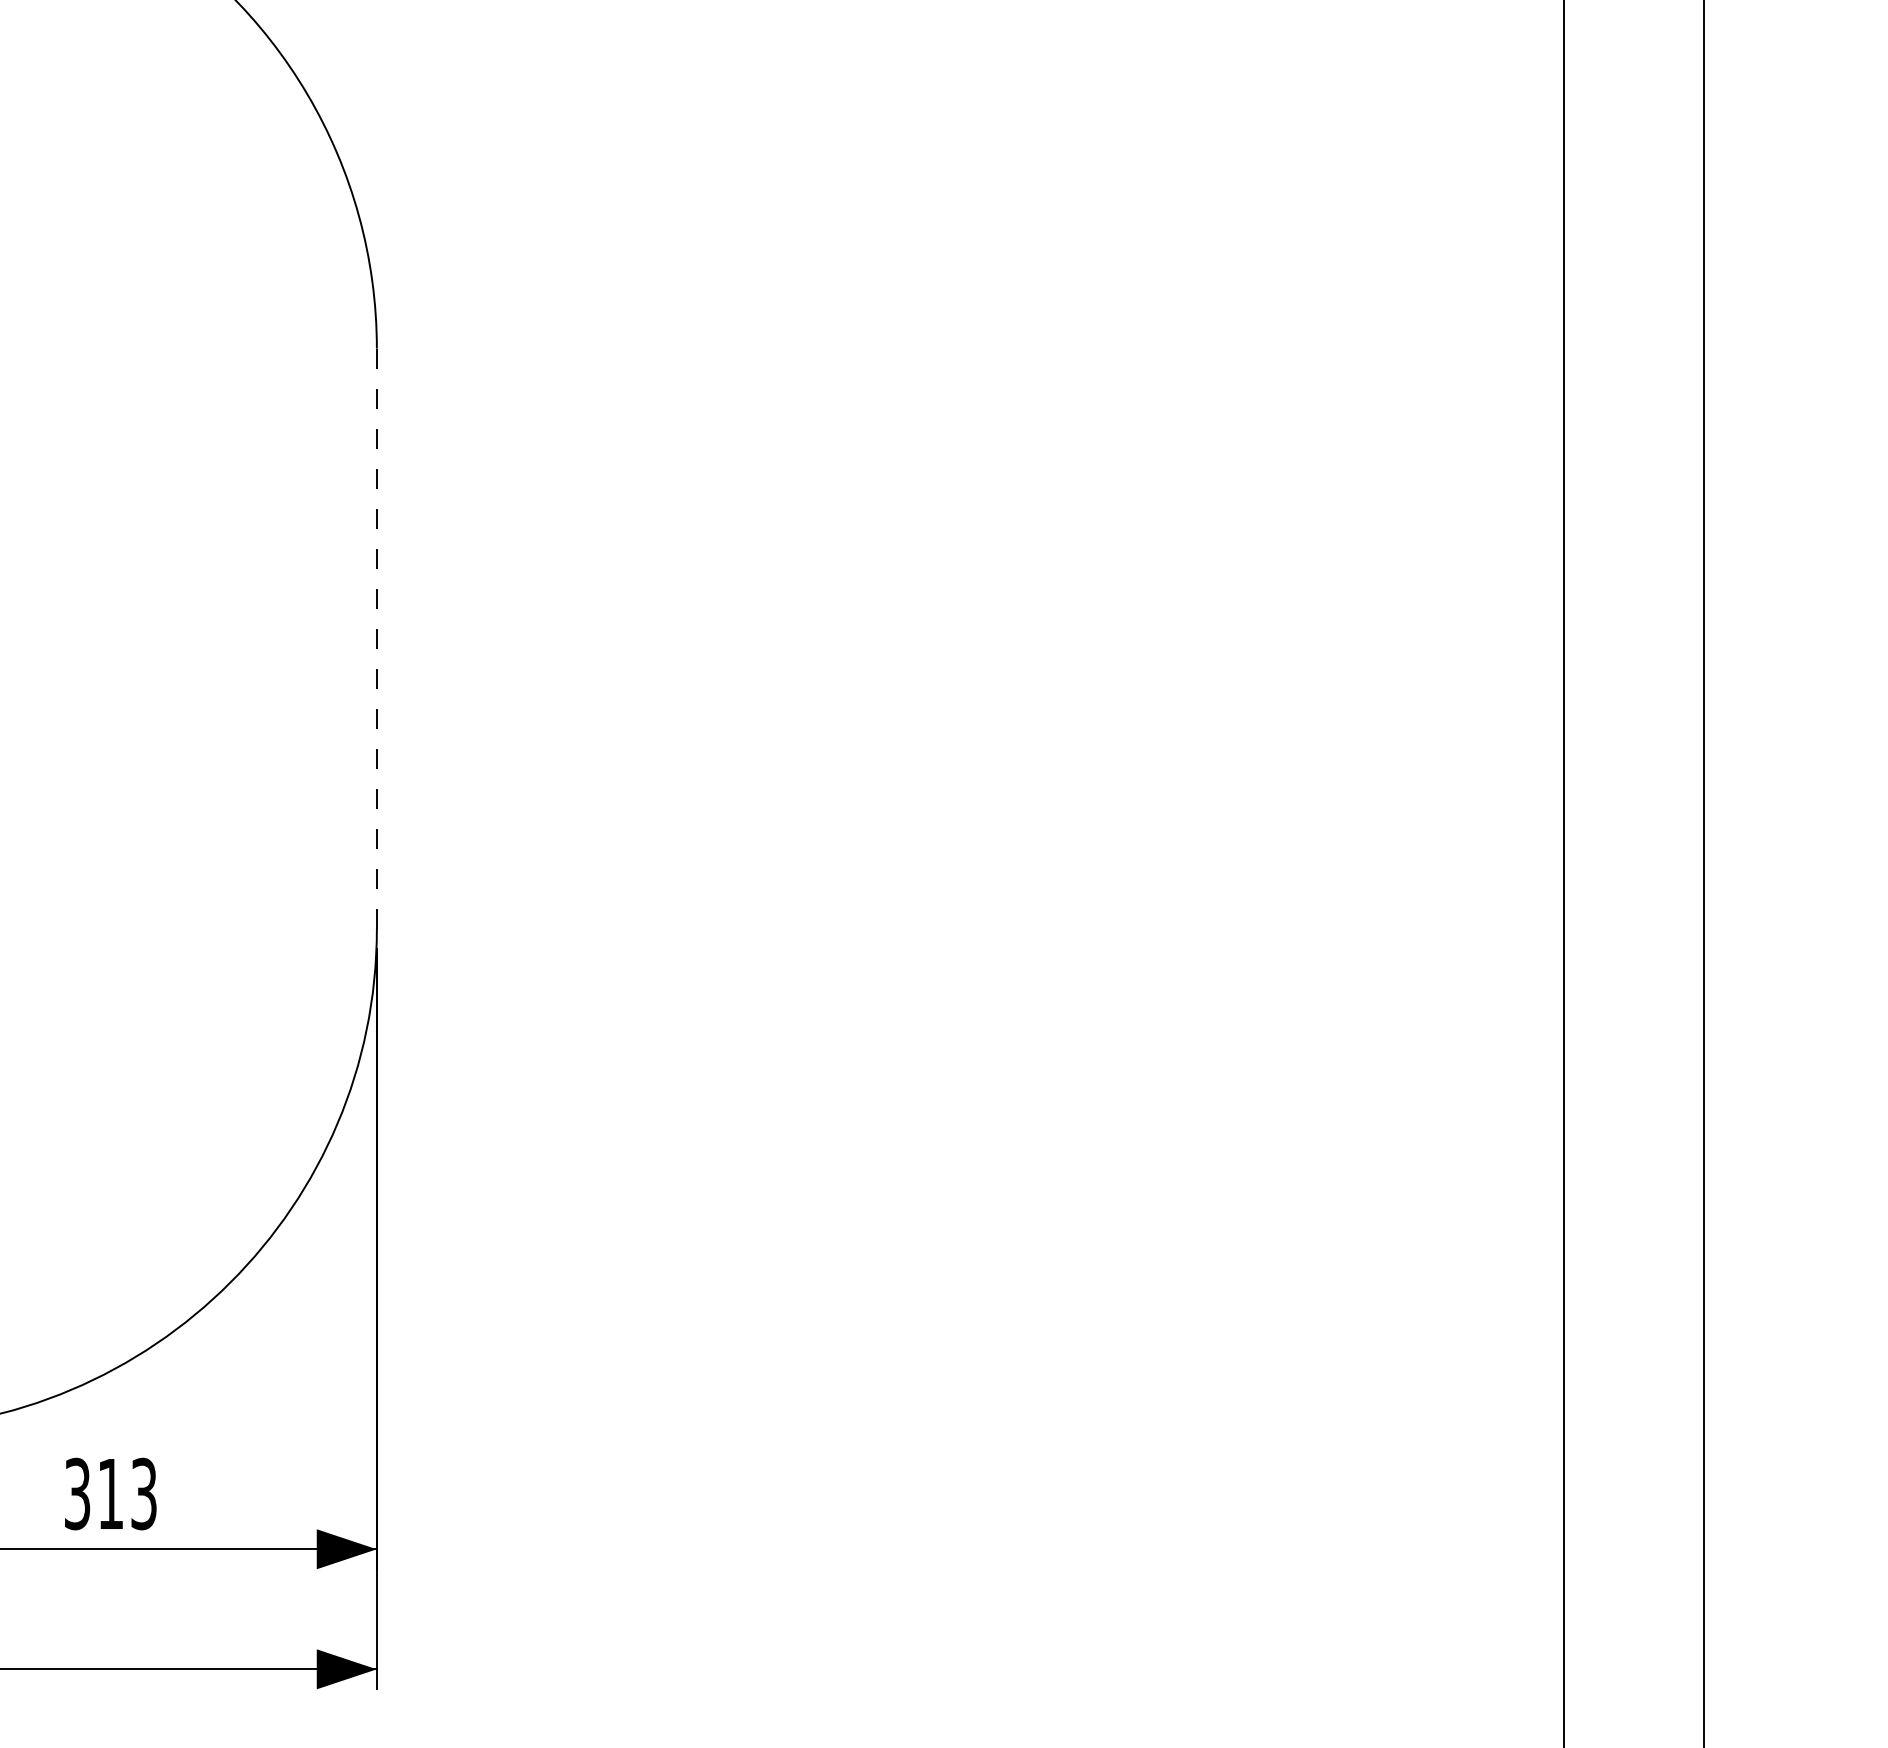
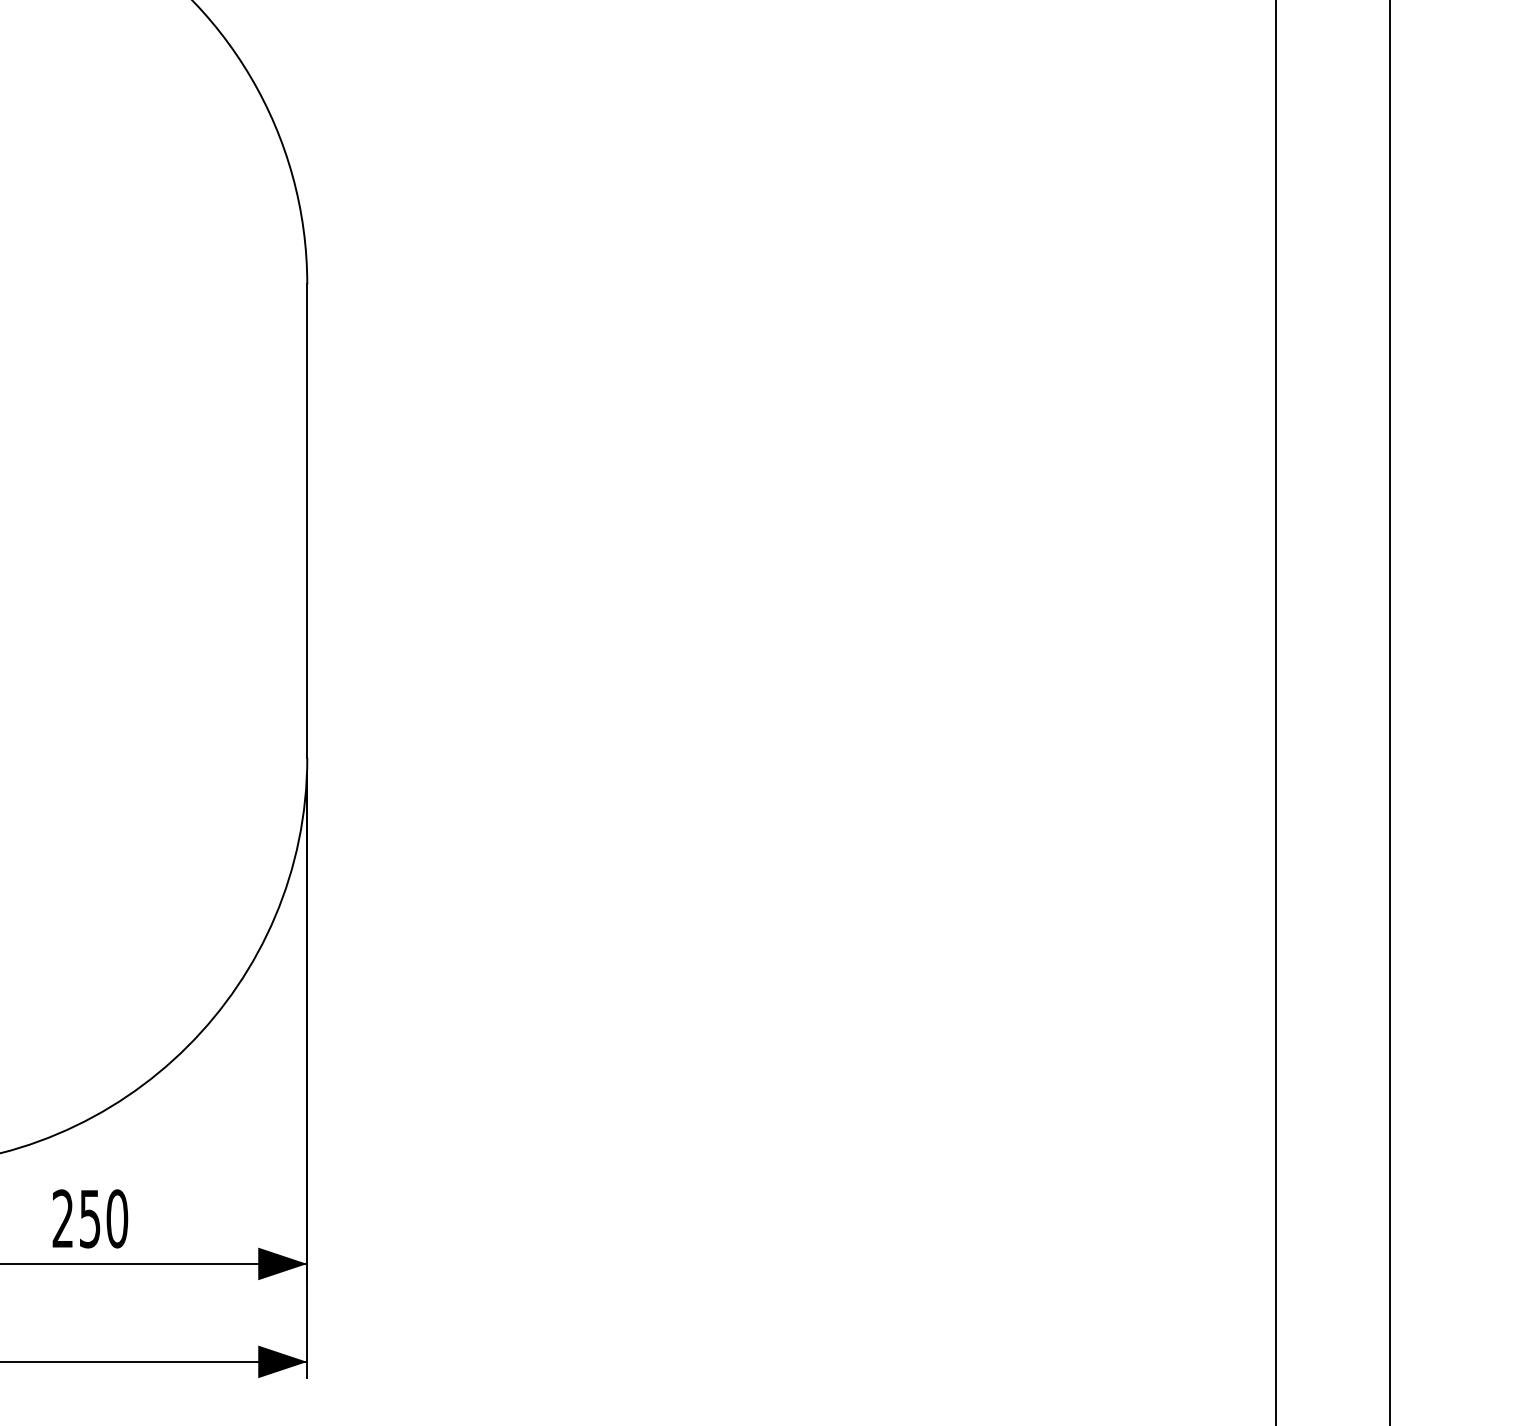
line: (376, 638) -> (306, 520), dashed -> solid
text: (110, 1493) -> (89, 1218), 313 -> 250

